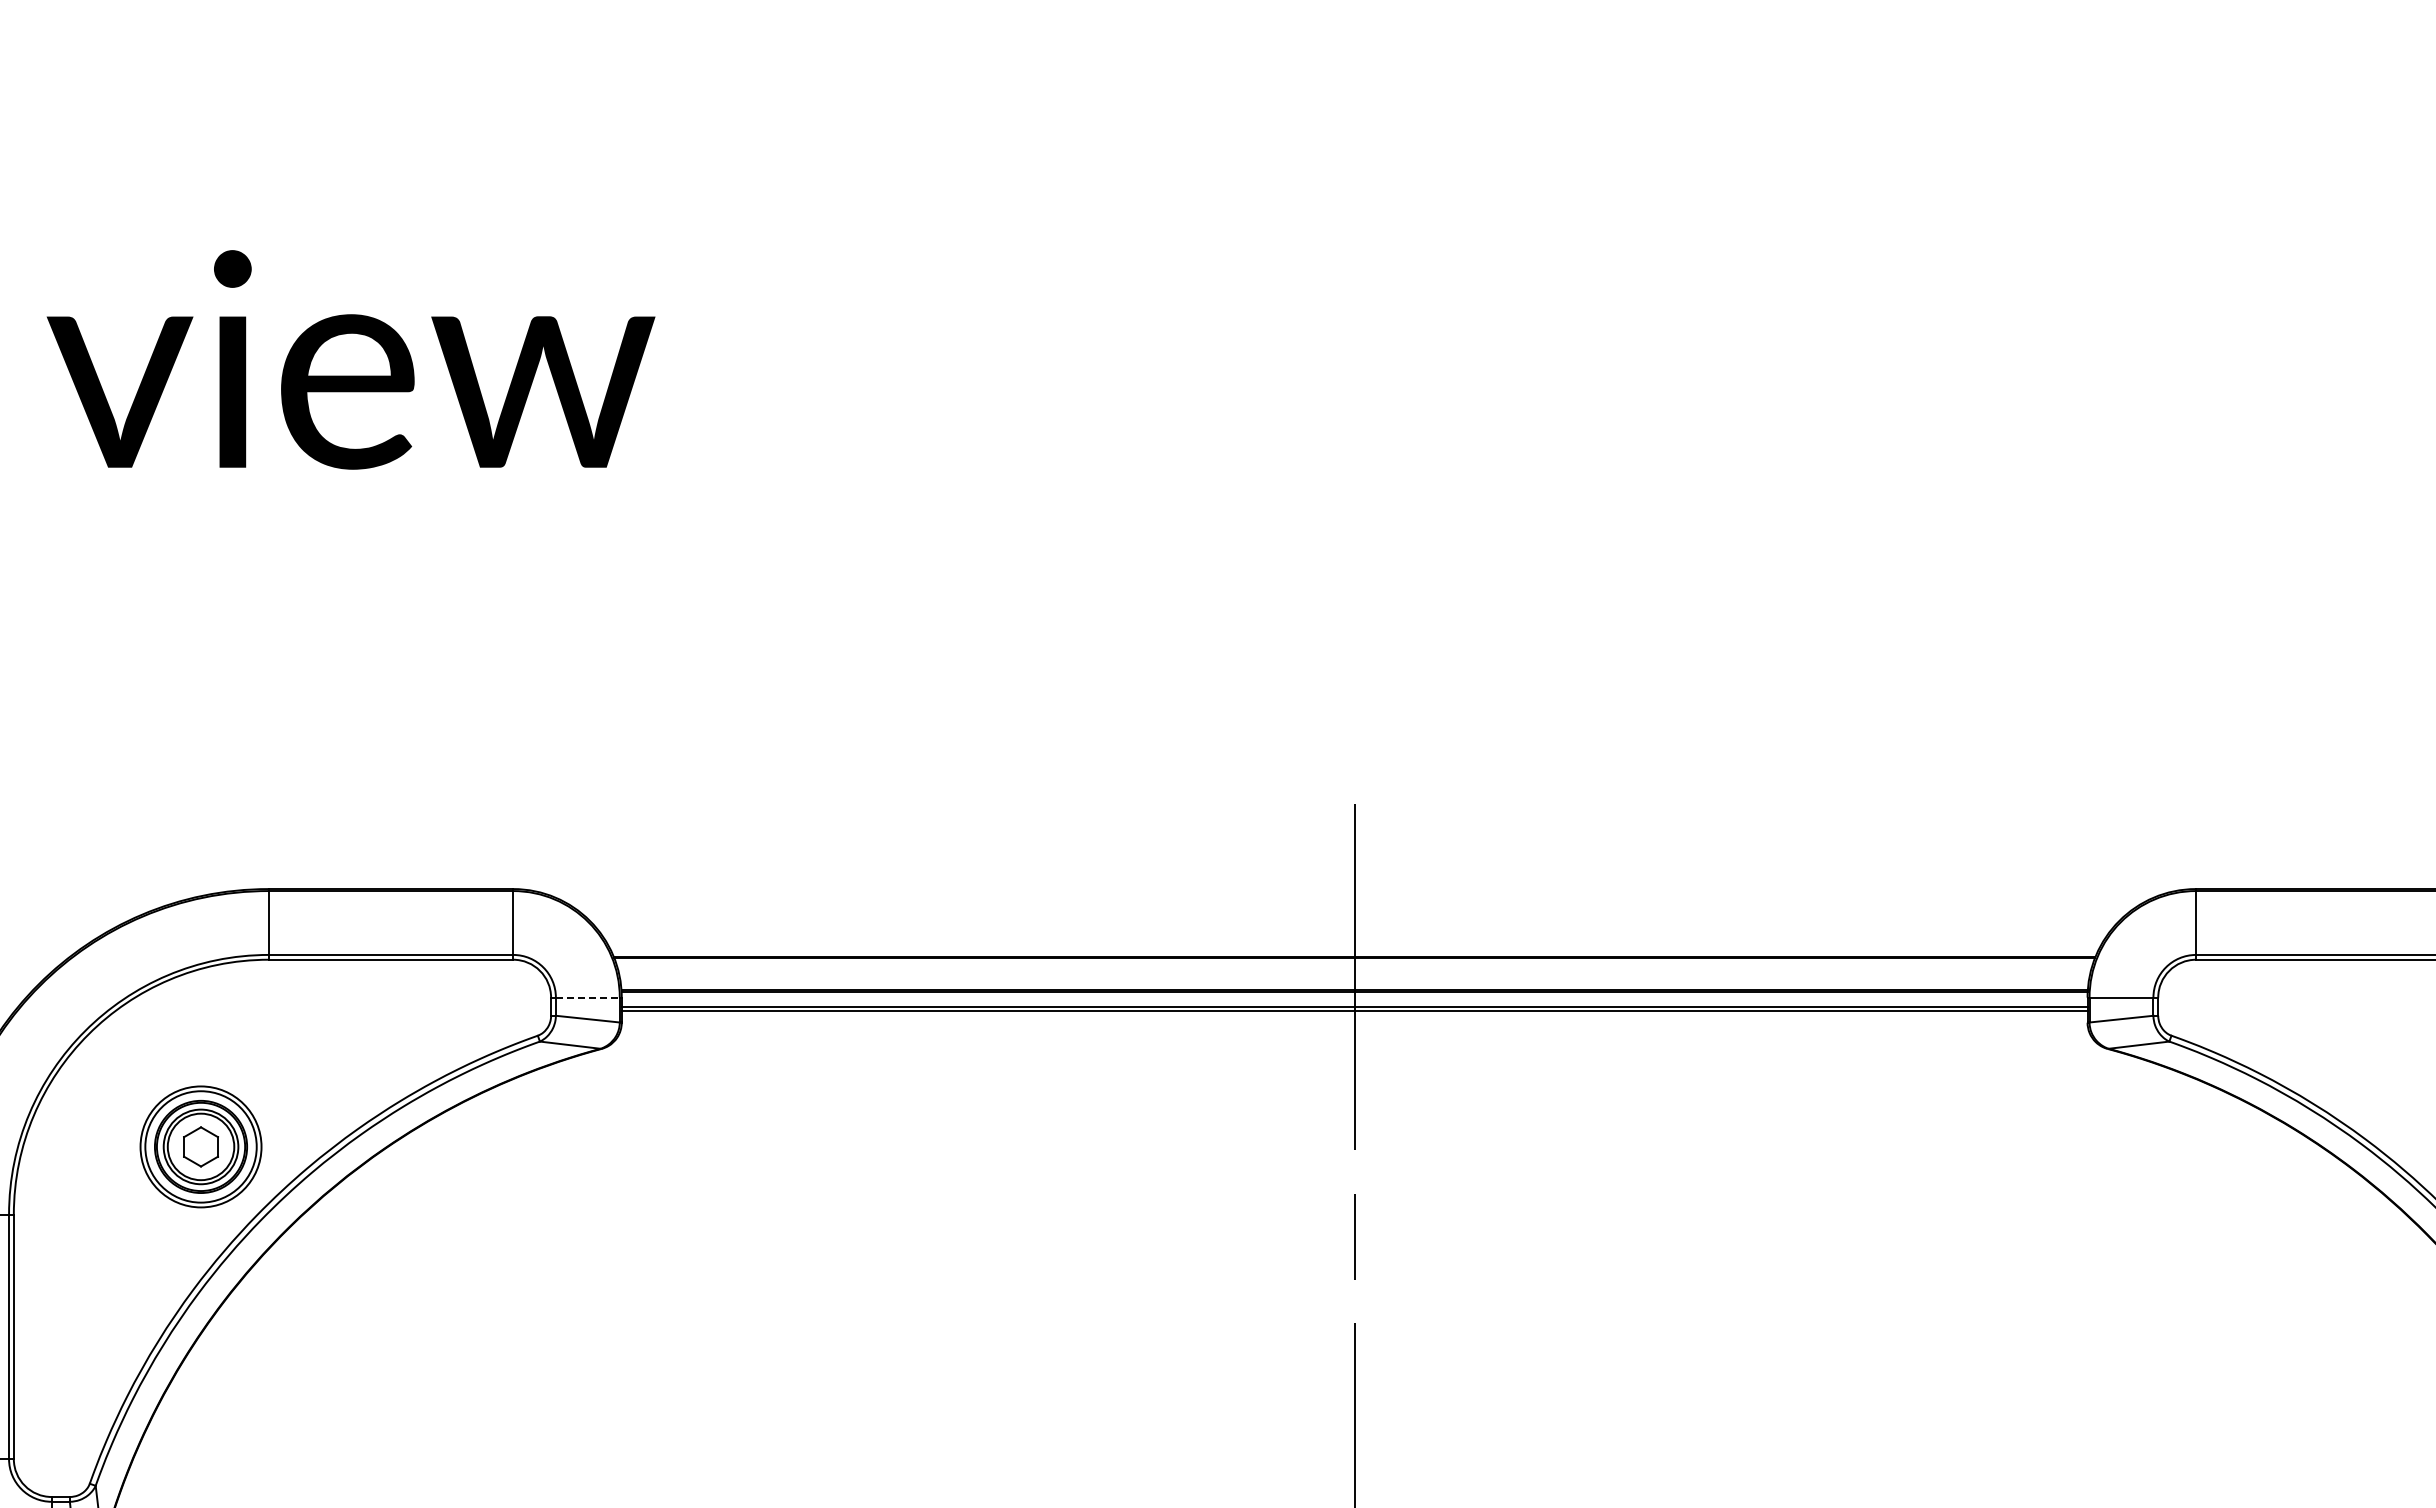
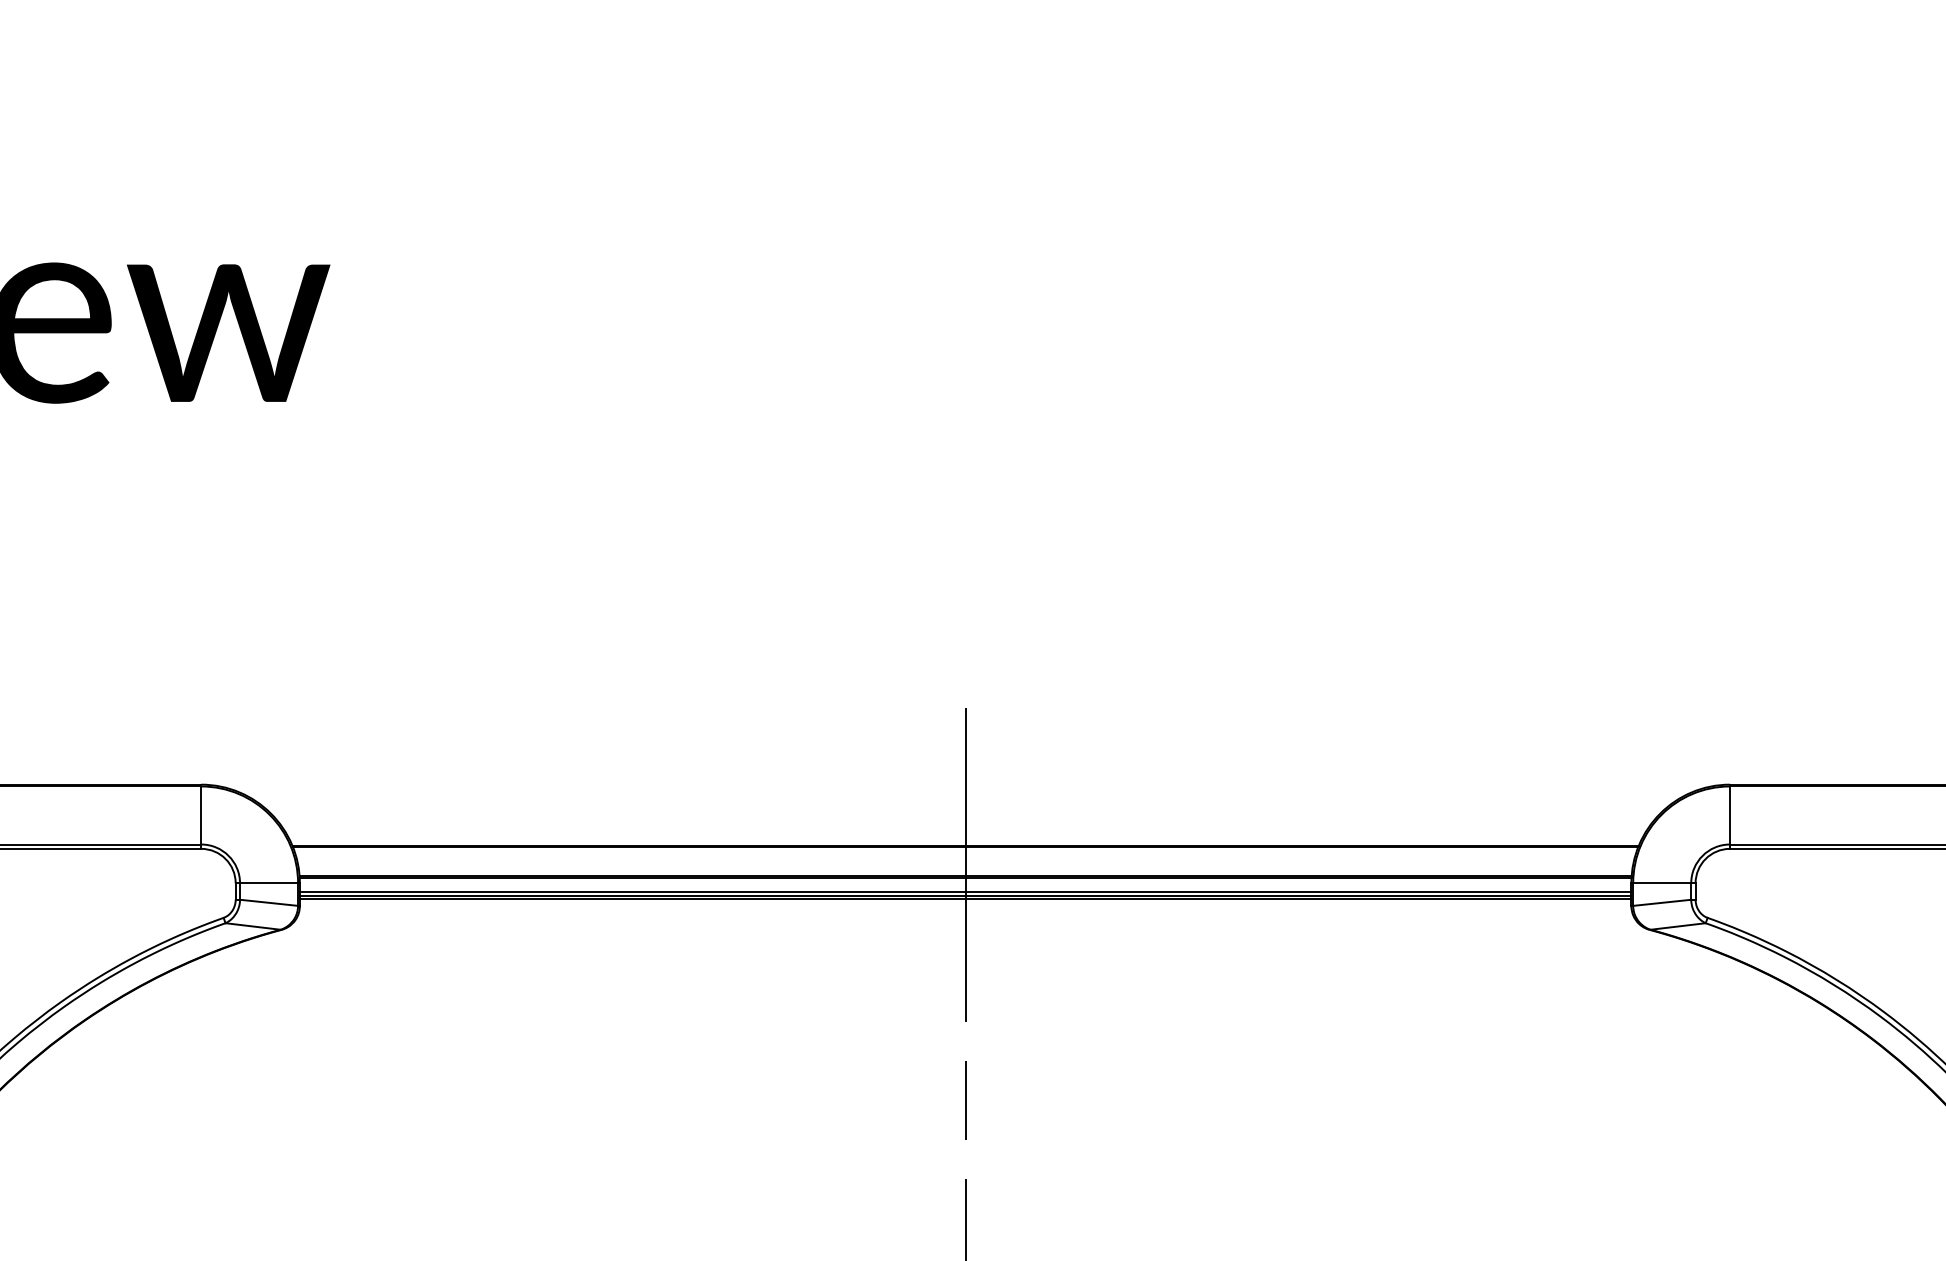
line: (587, 997) -> (268, 883), dashed -> solid
line: (1354, 1015) -> (965, 899), added

